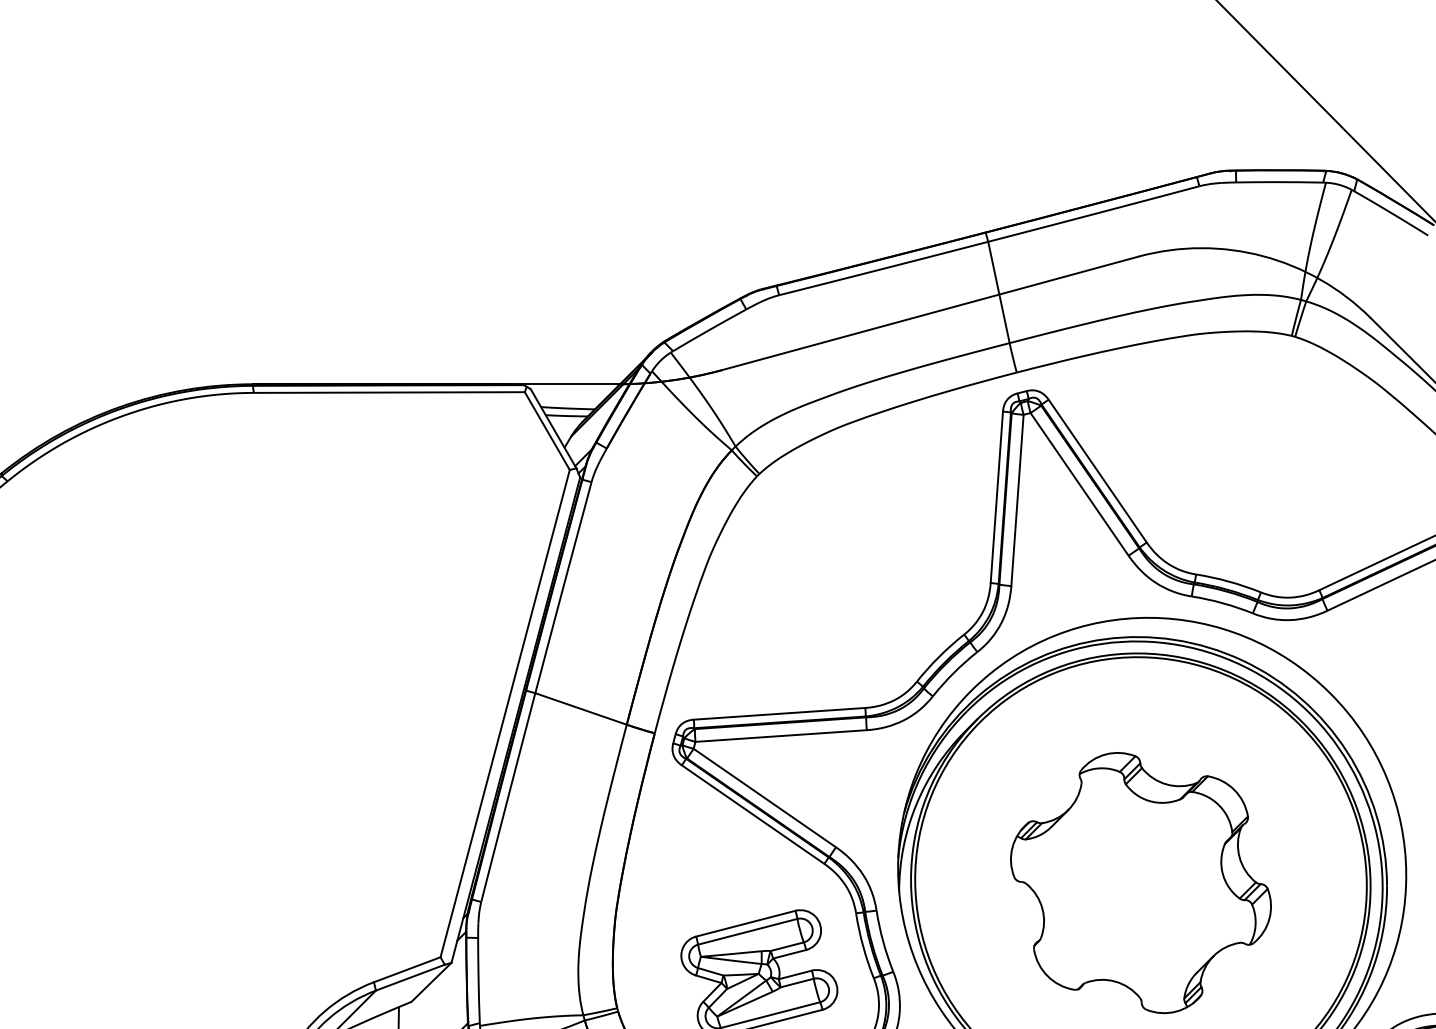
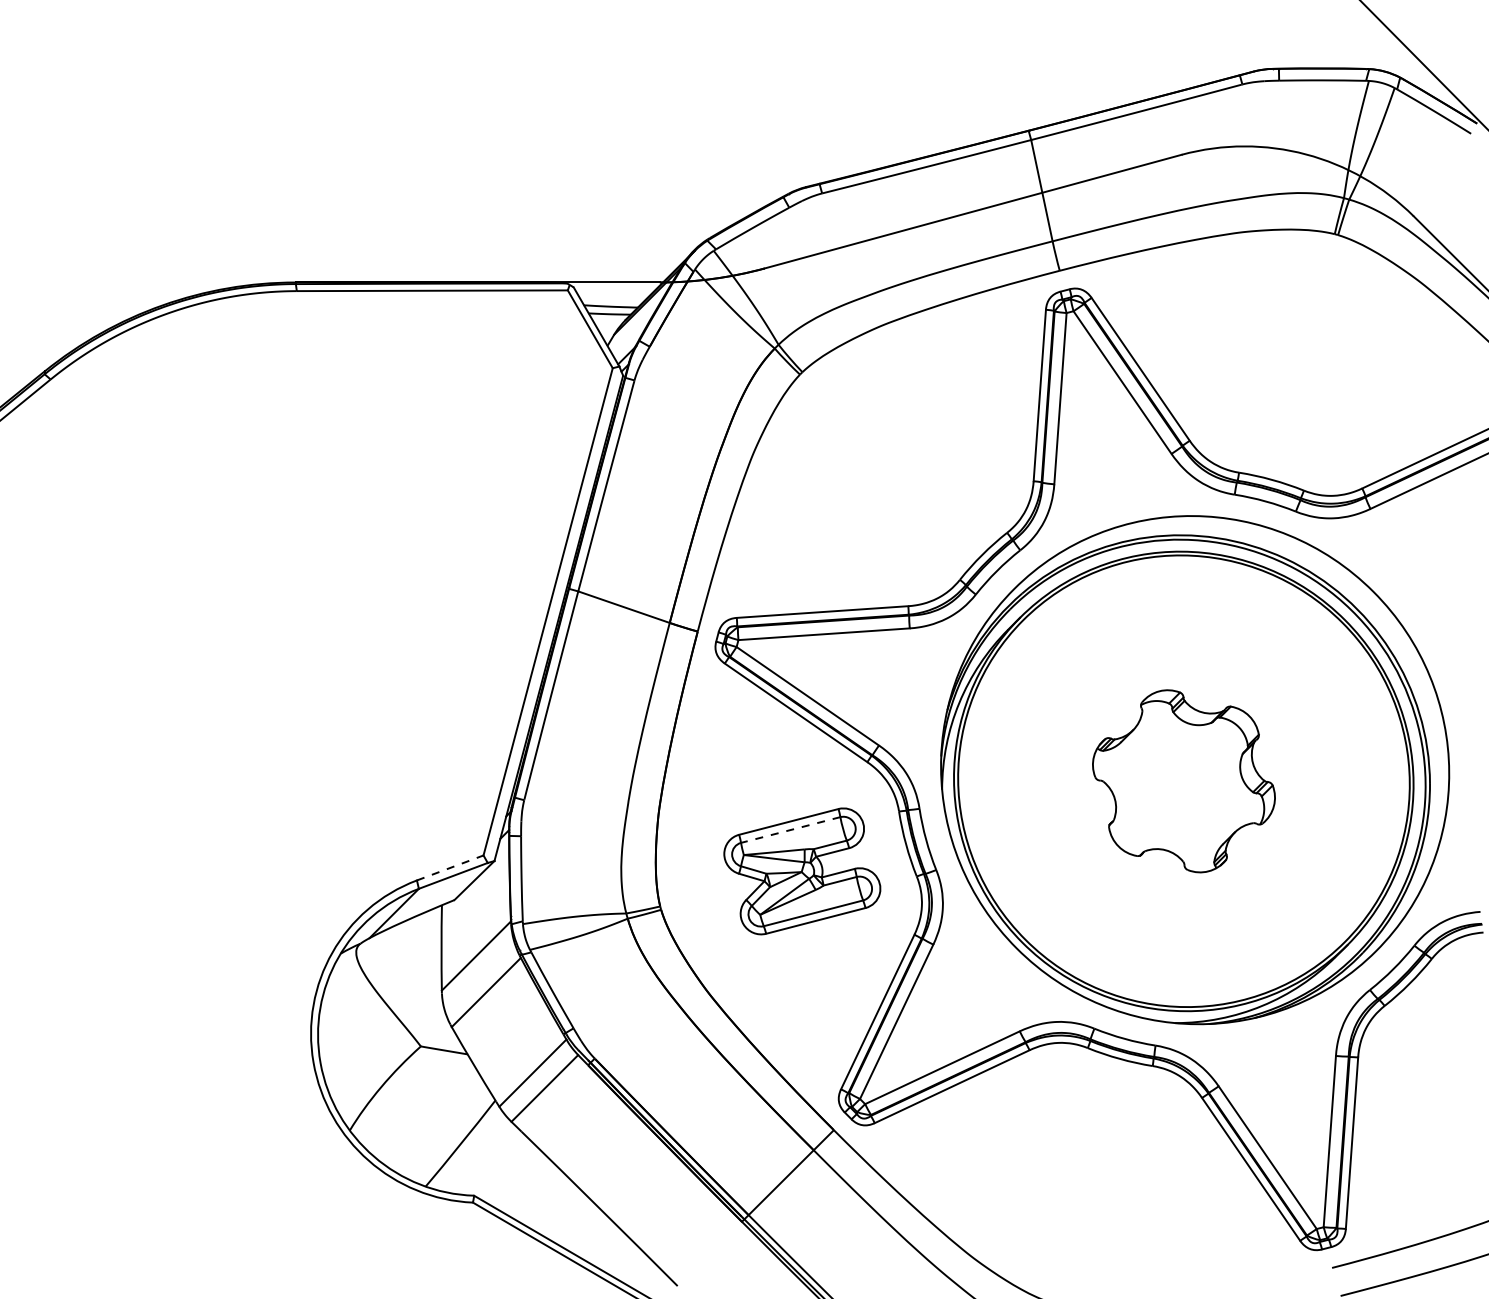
part: (1140, 883) -> (1183, 781), size x0.7
line: (747, 932) -> (790, 830), solid -> dashed
line: (407, 969) -> (450, 867), solid -> dashed

